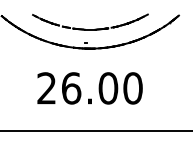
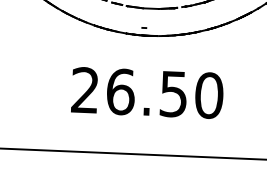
text: (108, 88) -> (173, 94), 26.00 -> 26.50

